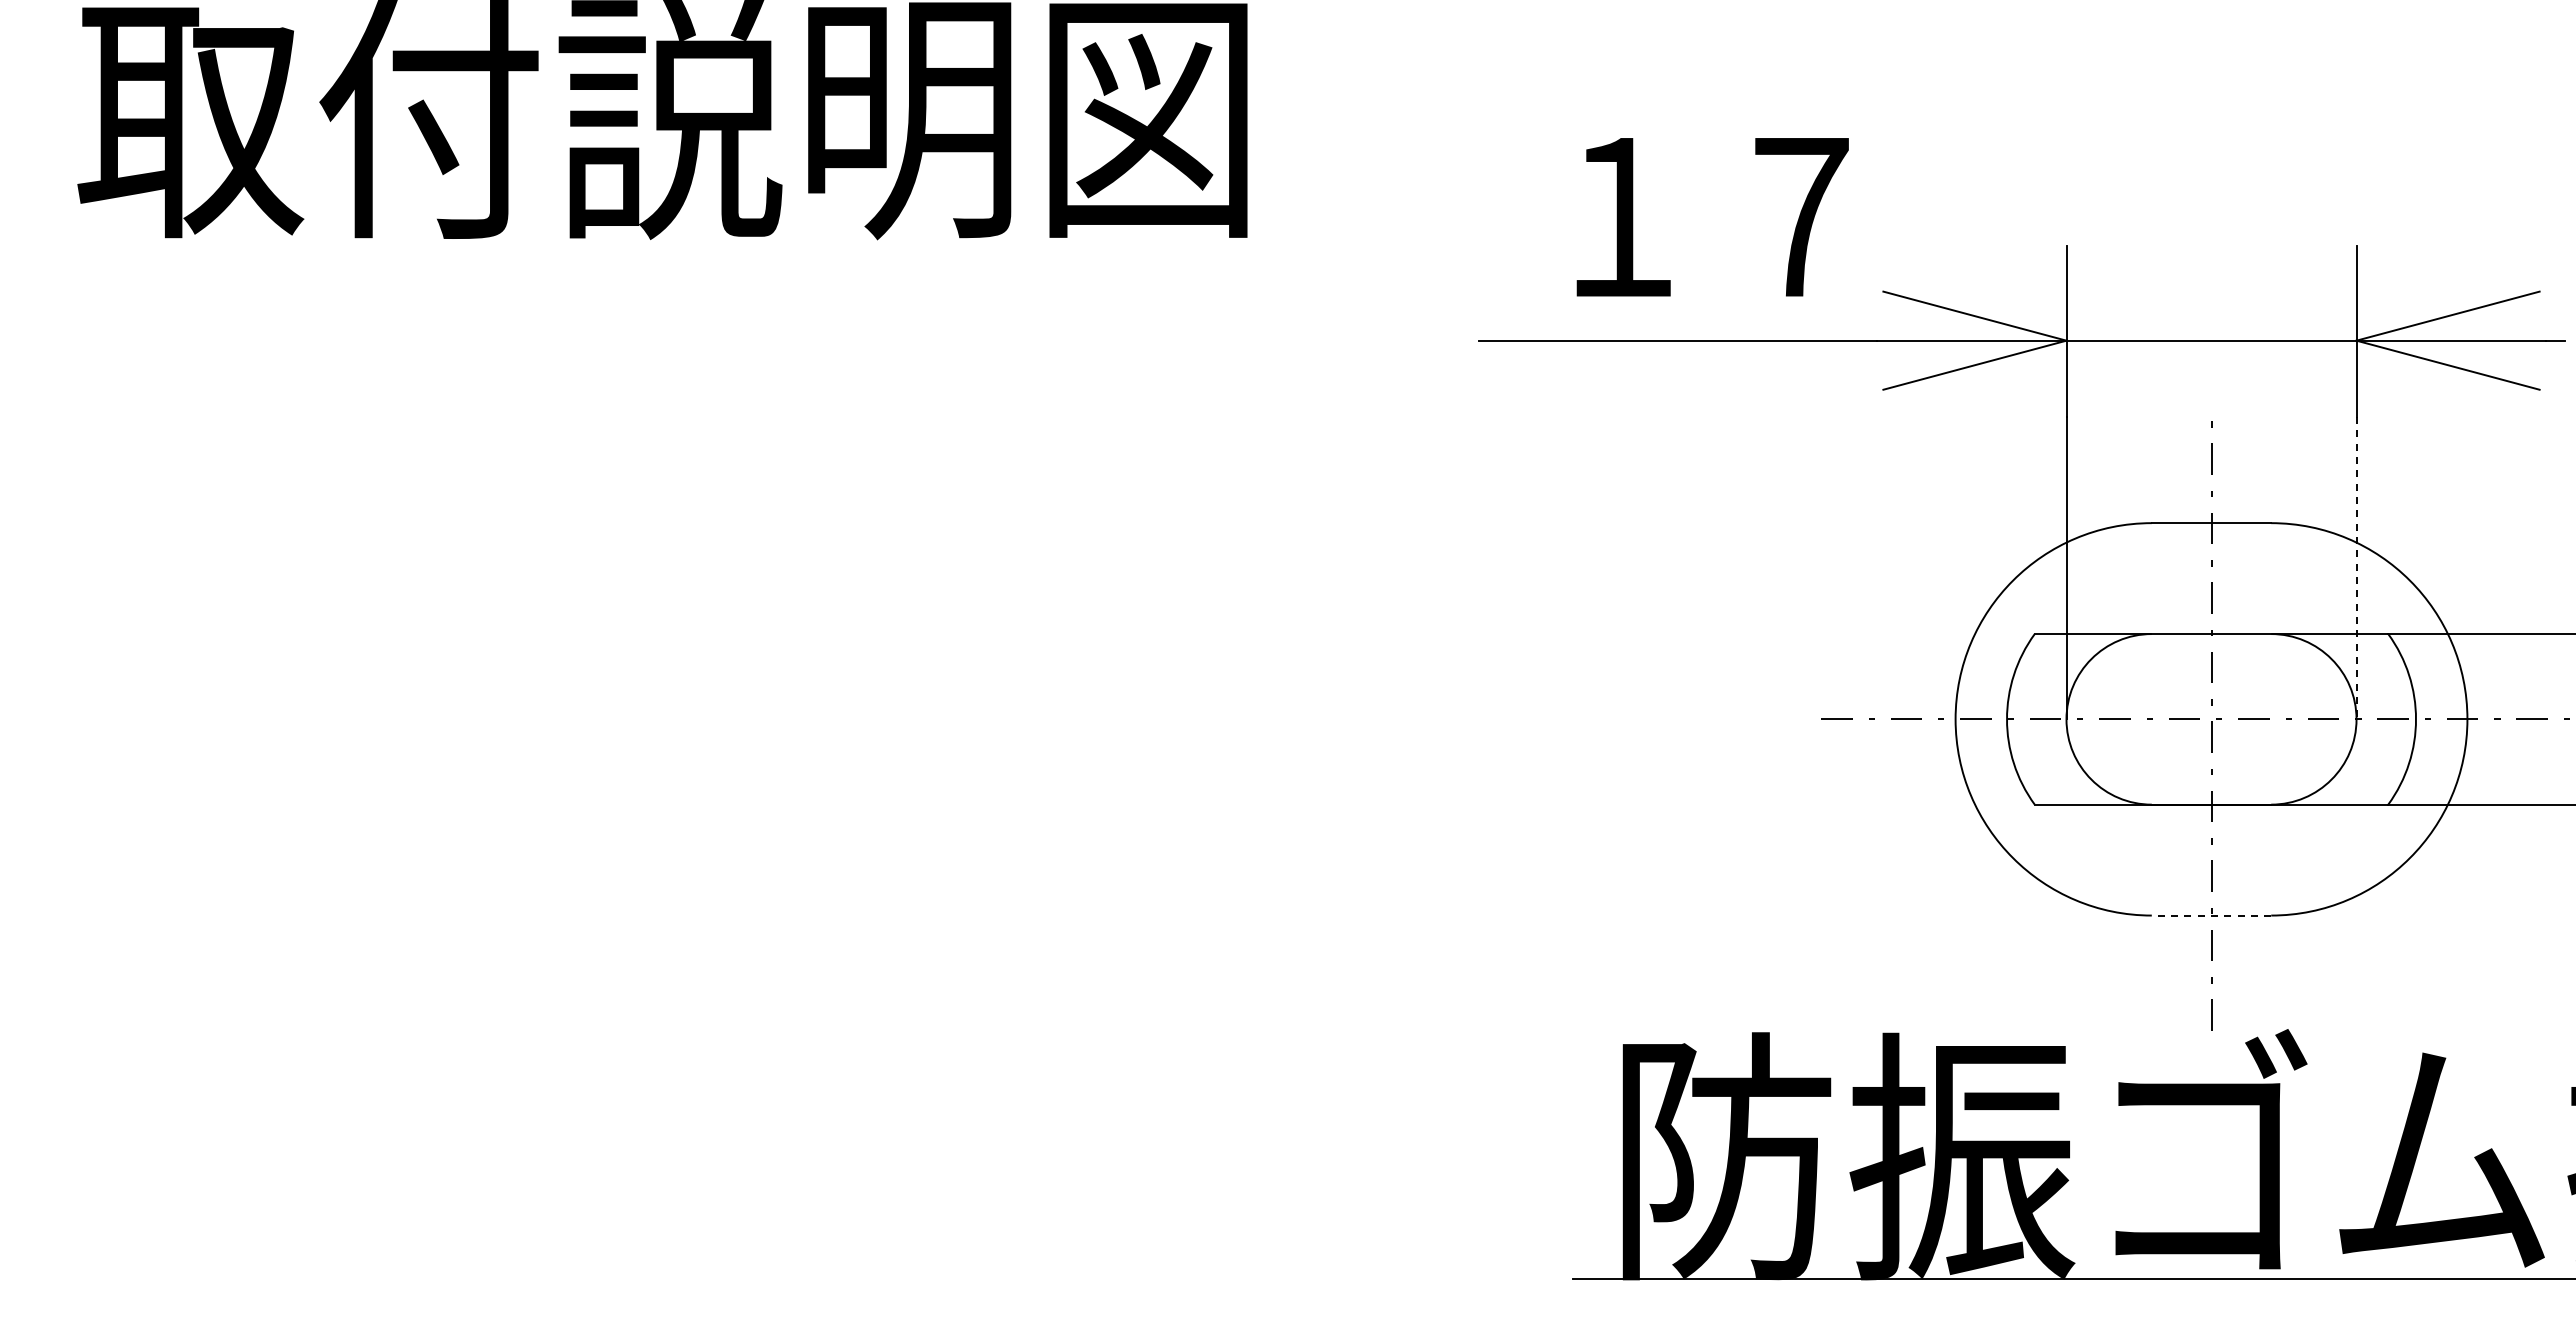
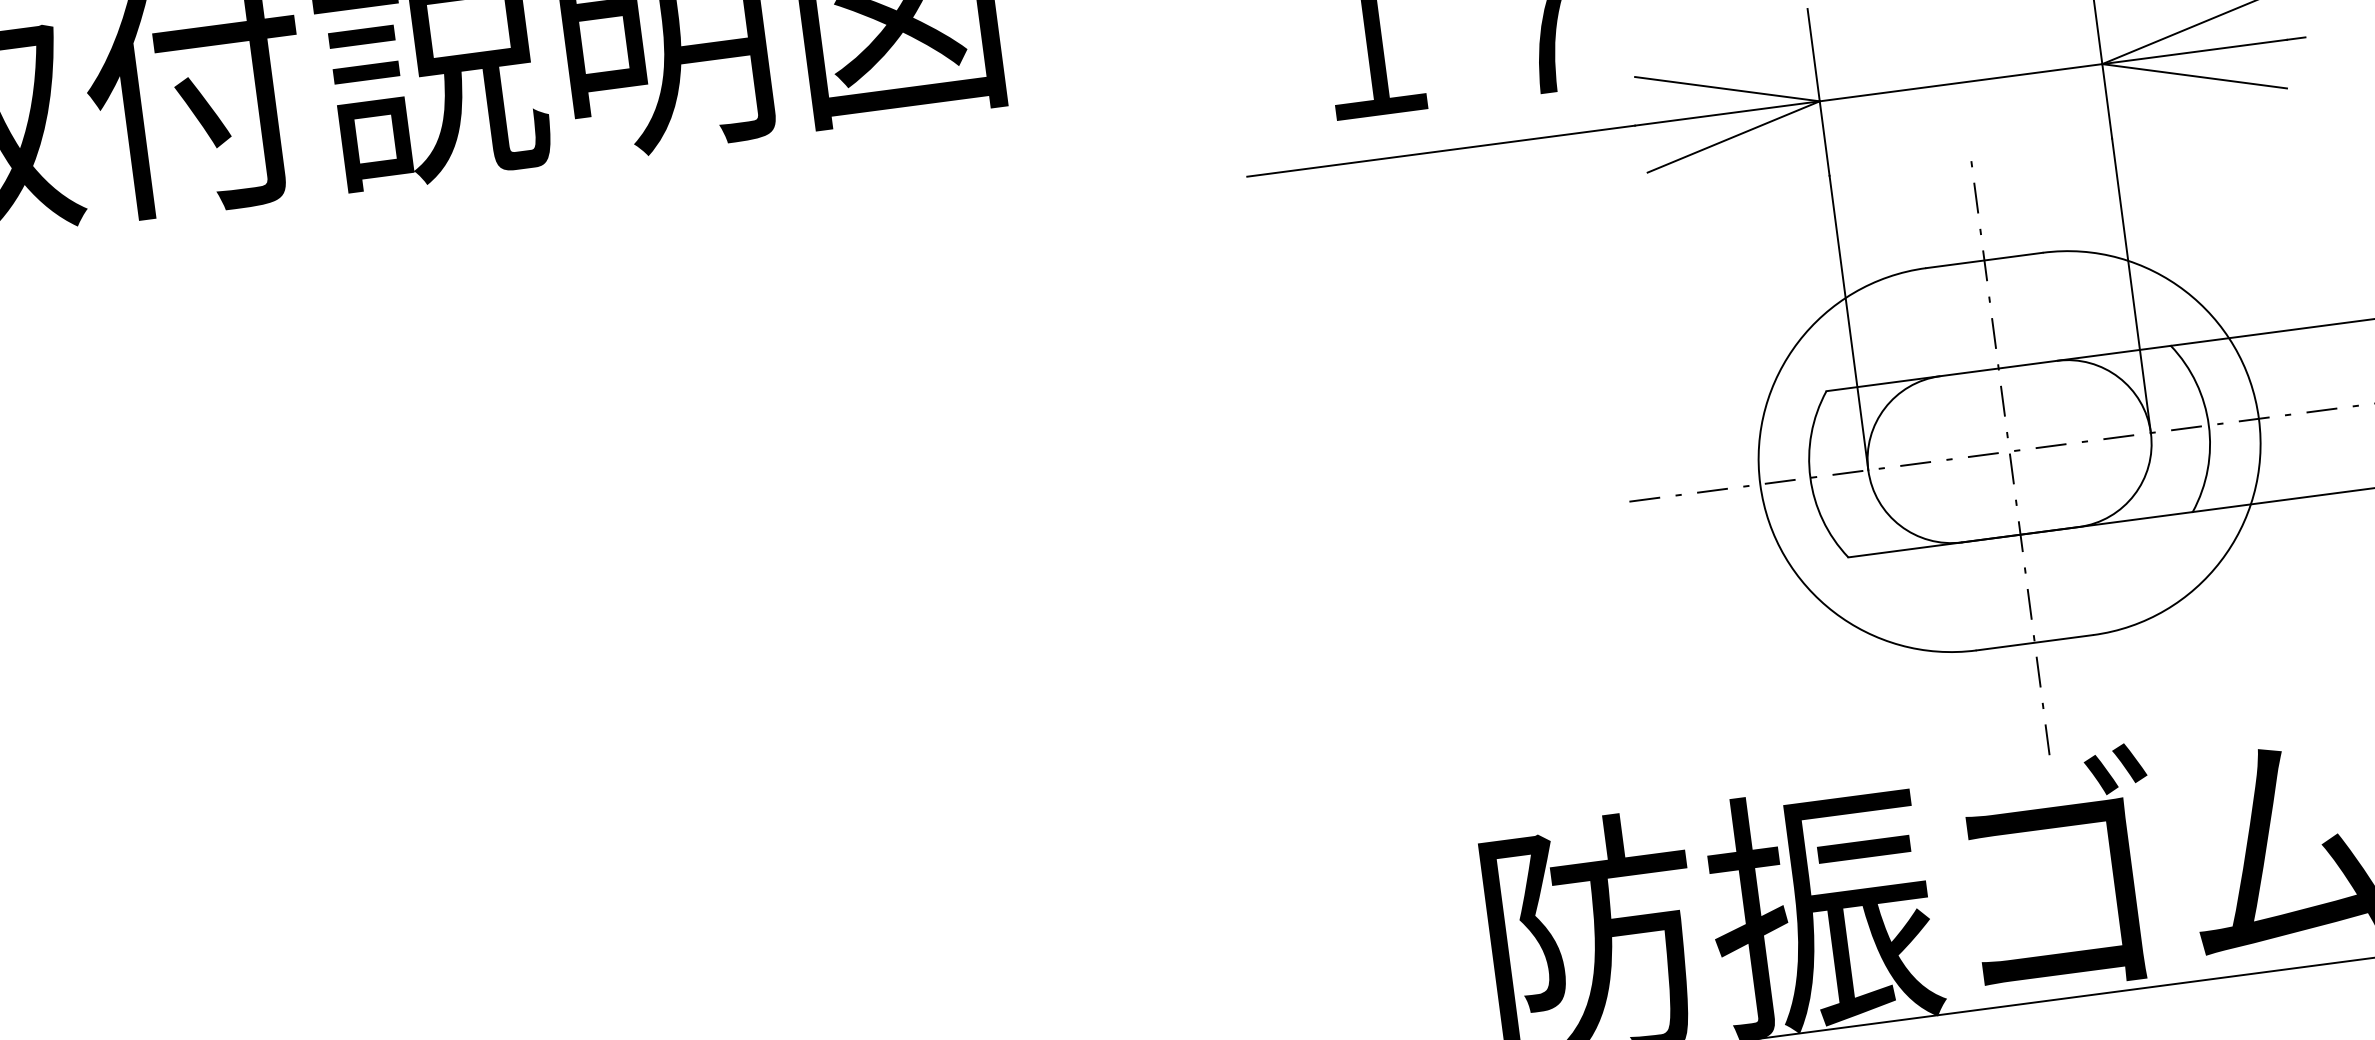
line: (2356, 568) -> (2131, 286), dashed -> solid
line: (2211, 915) -> (2034, 642), dashed -> solid

